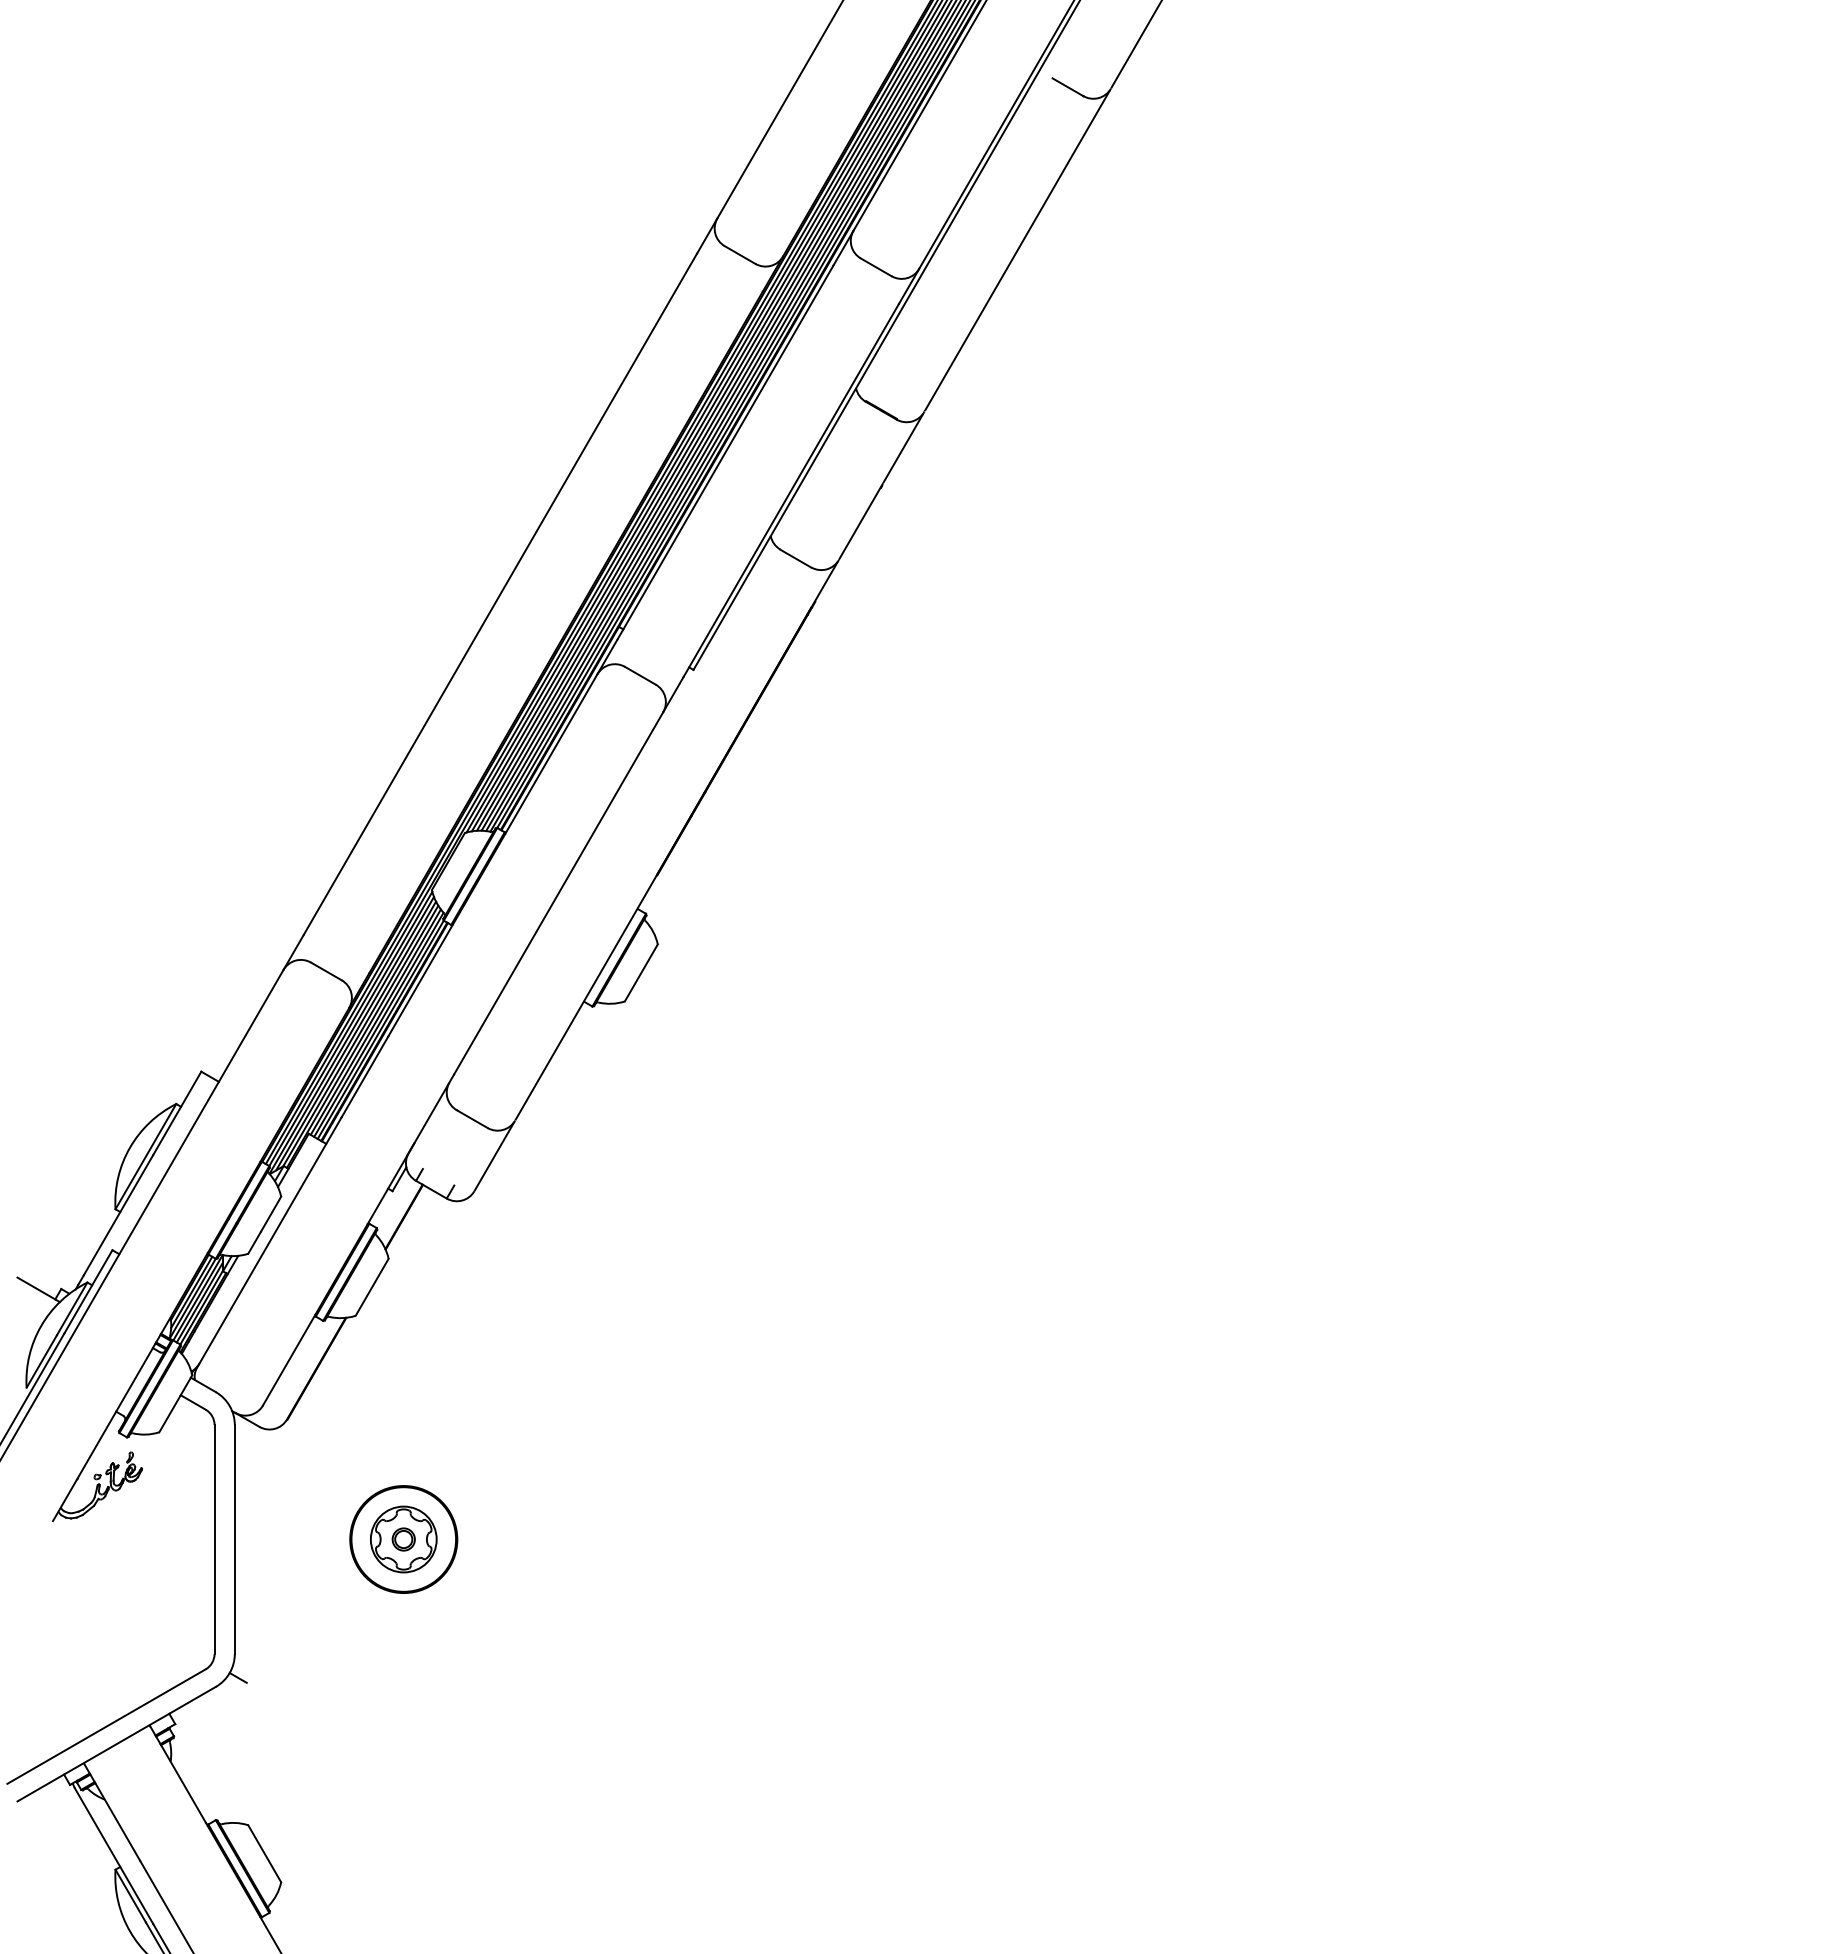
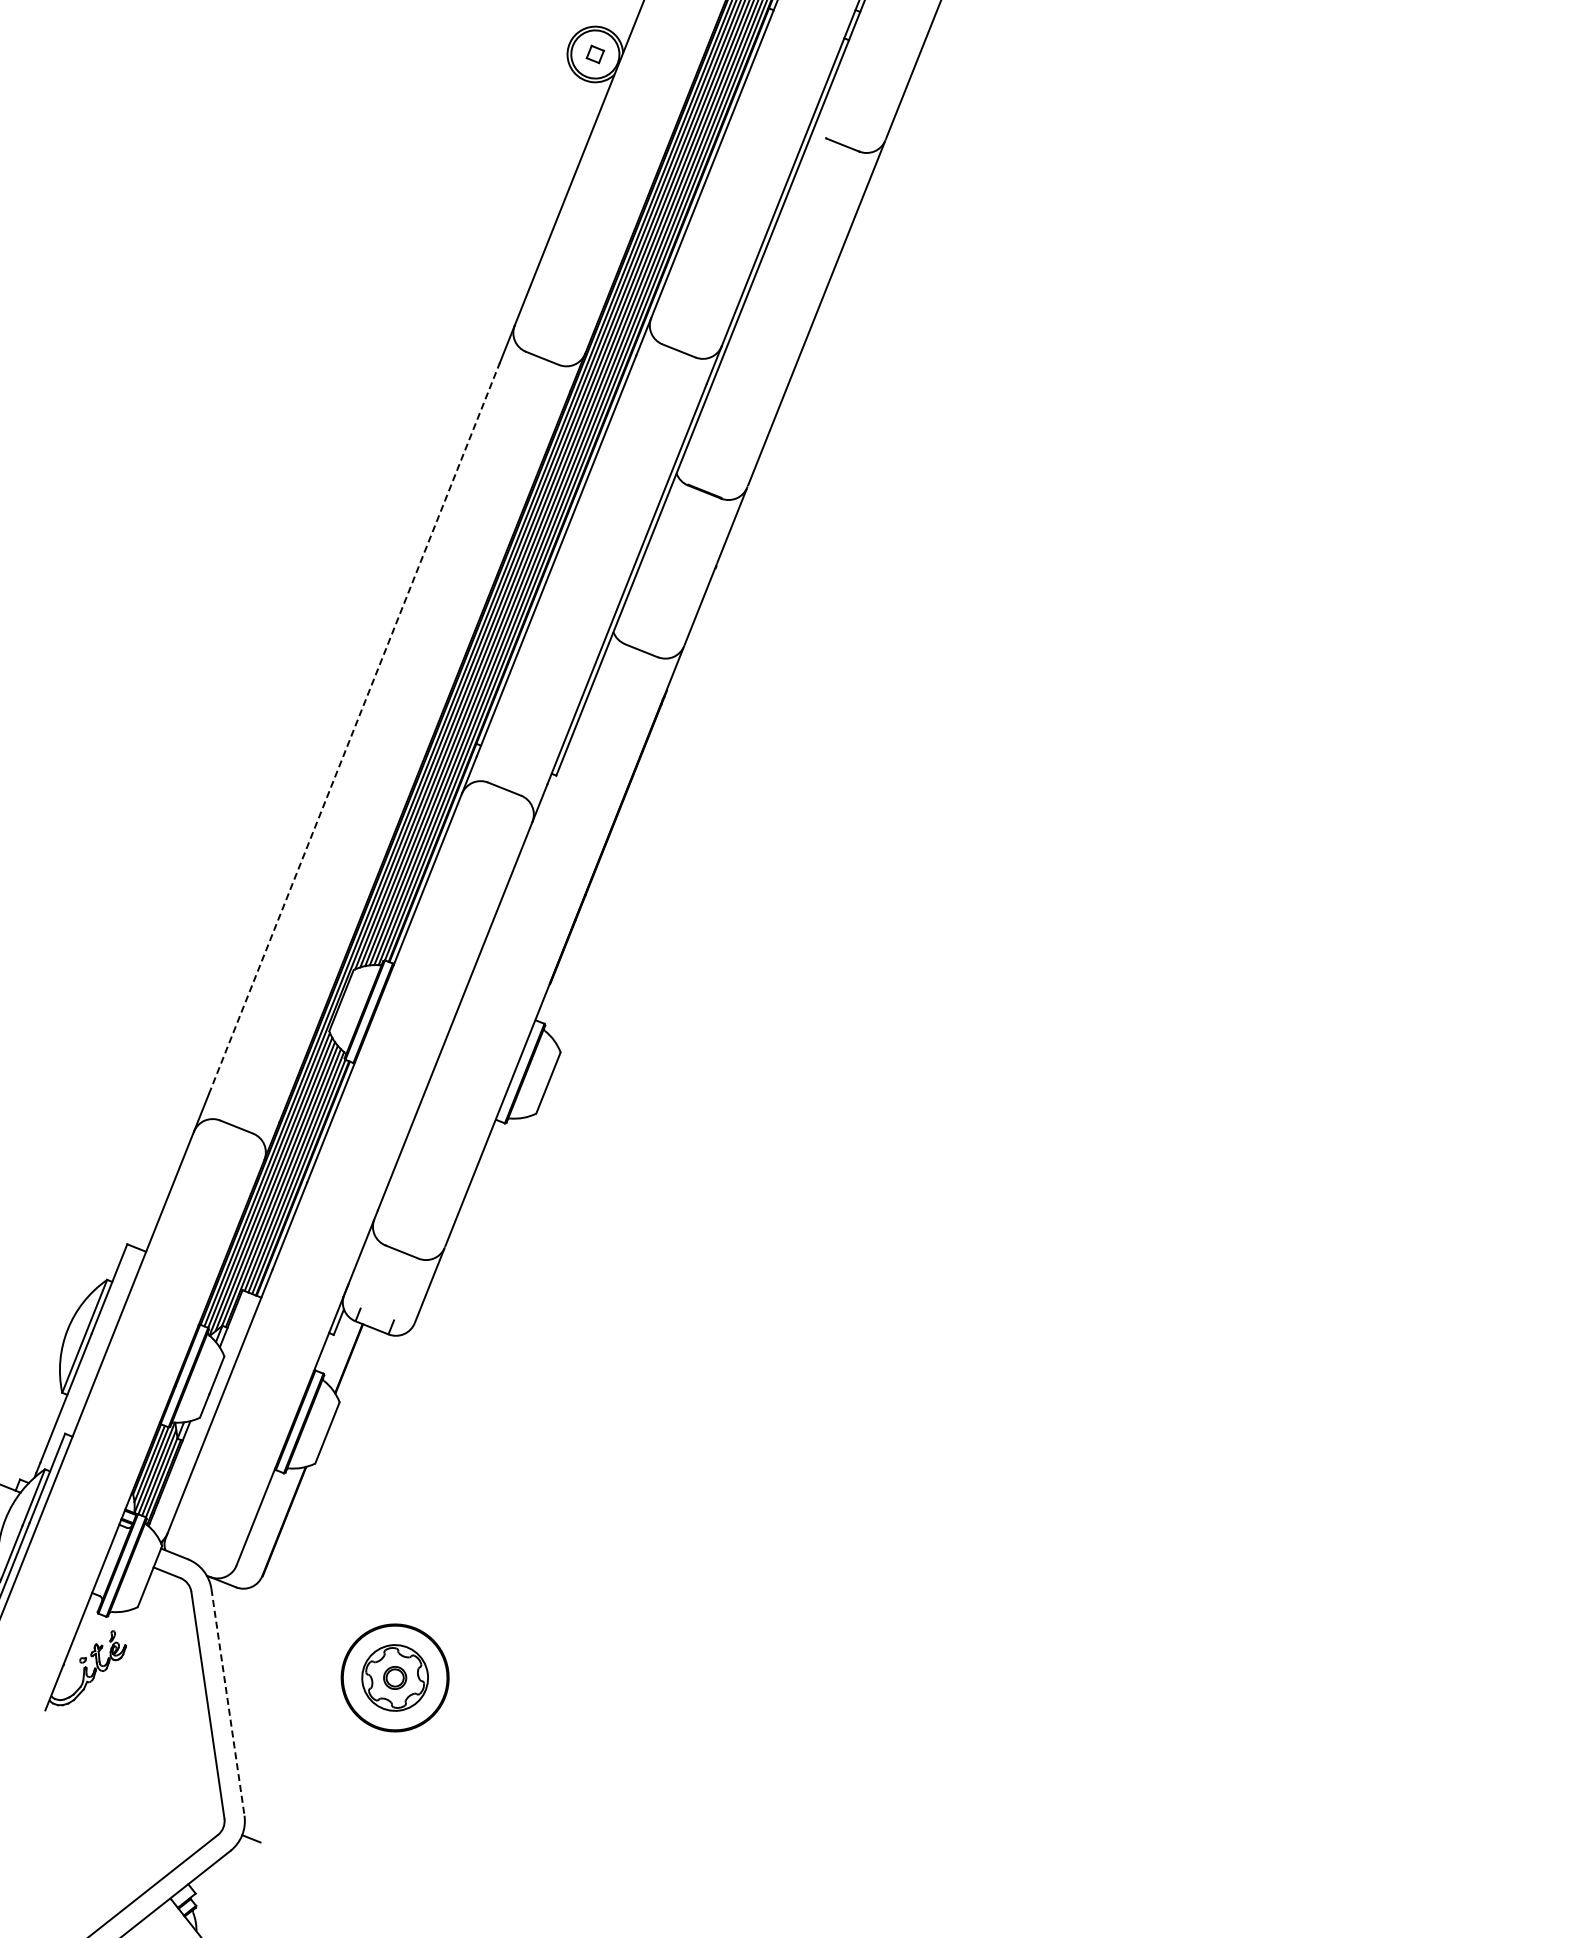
line: (500, 593) -> (354, 727), solid -> dashed
line: (234, 1539) -> (227, 1702), solid -> dashed

